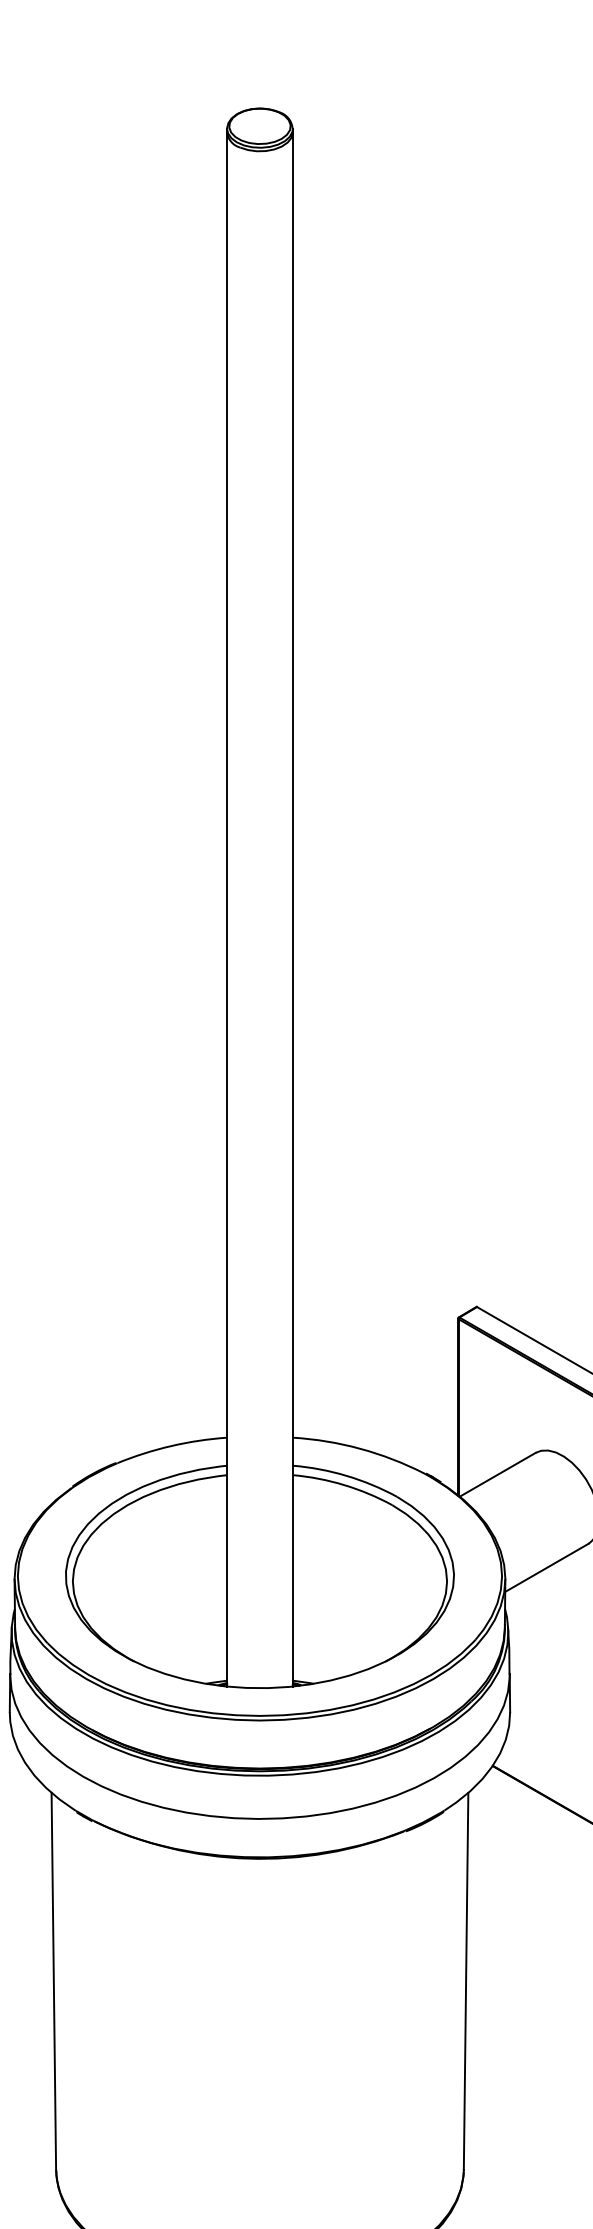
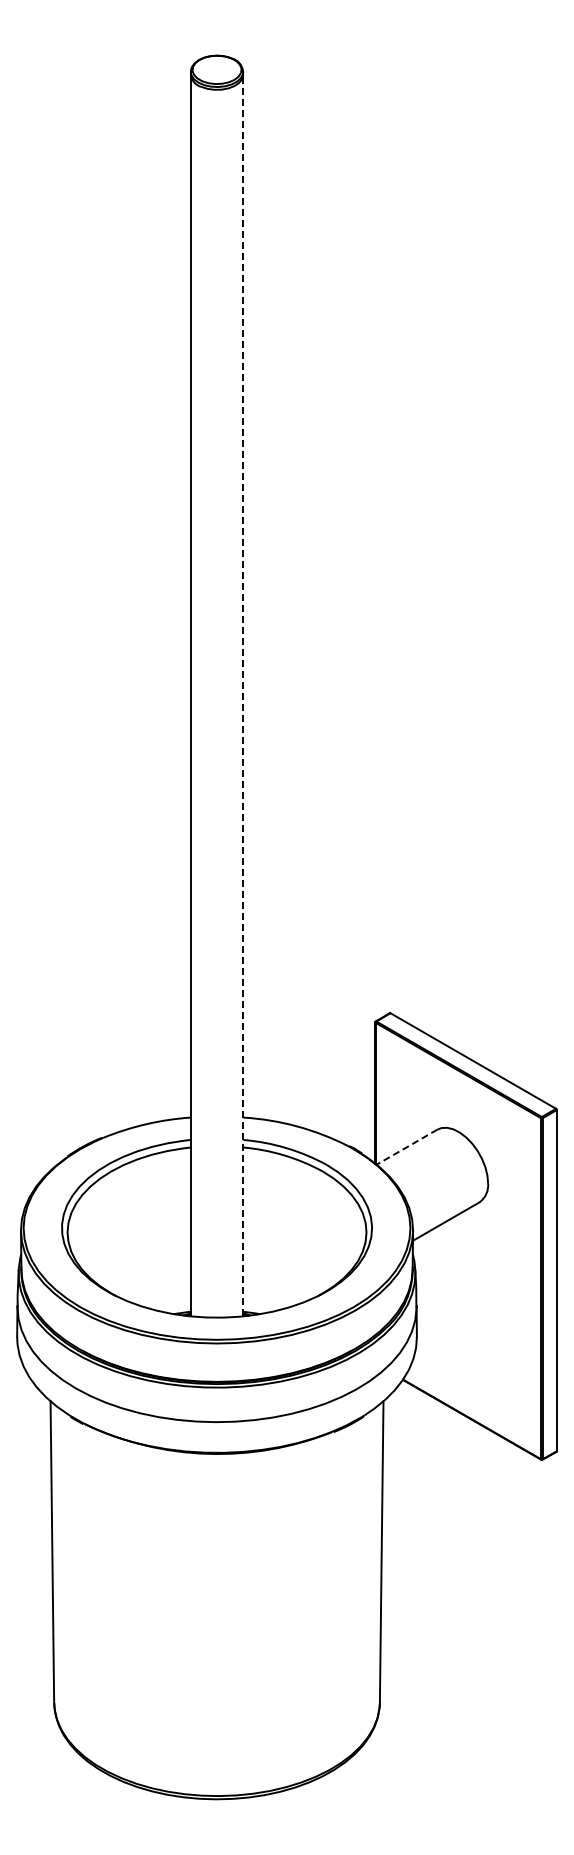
line: (293, 909) -> (243, 695), solid -> dashed
line: (497, 1475) -> (406, 1147), solid -> dashed

